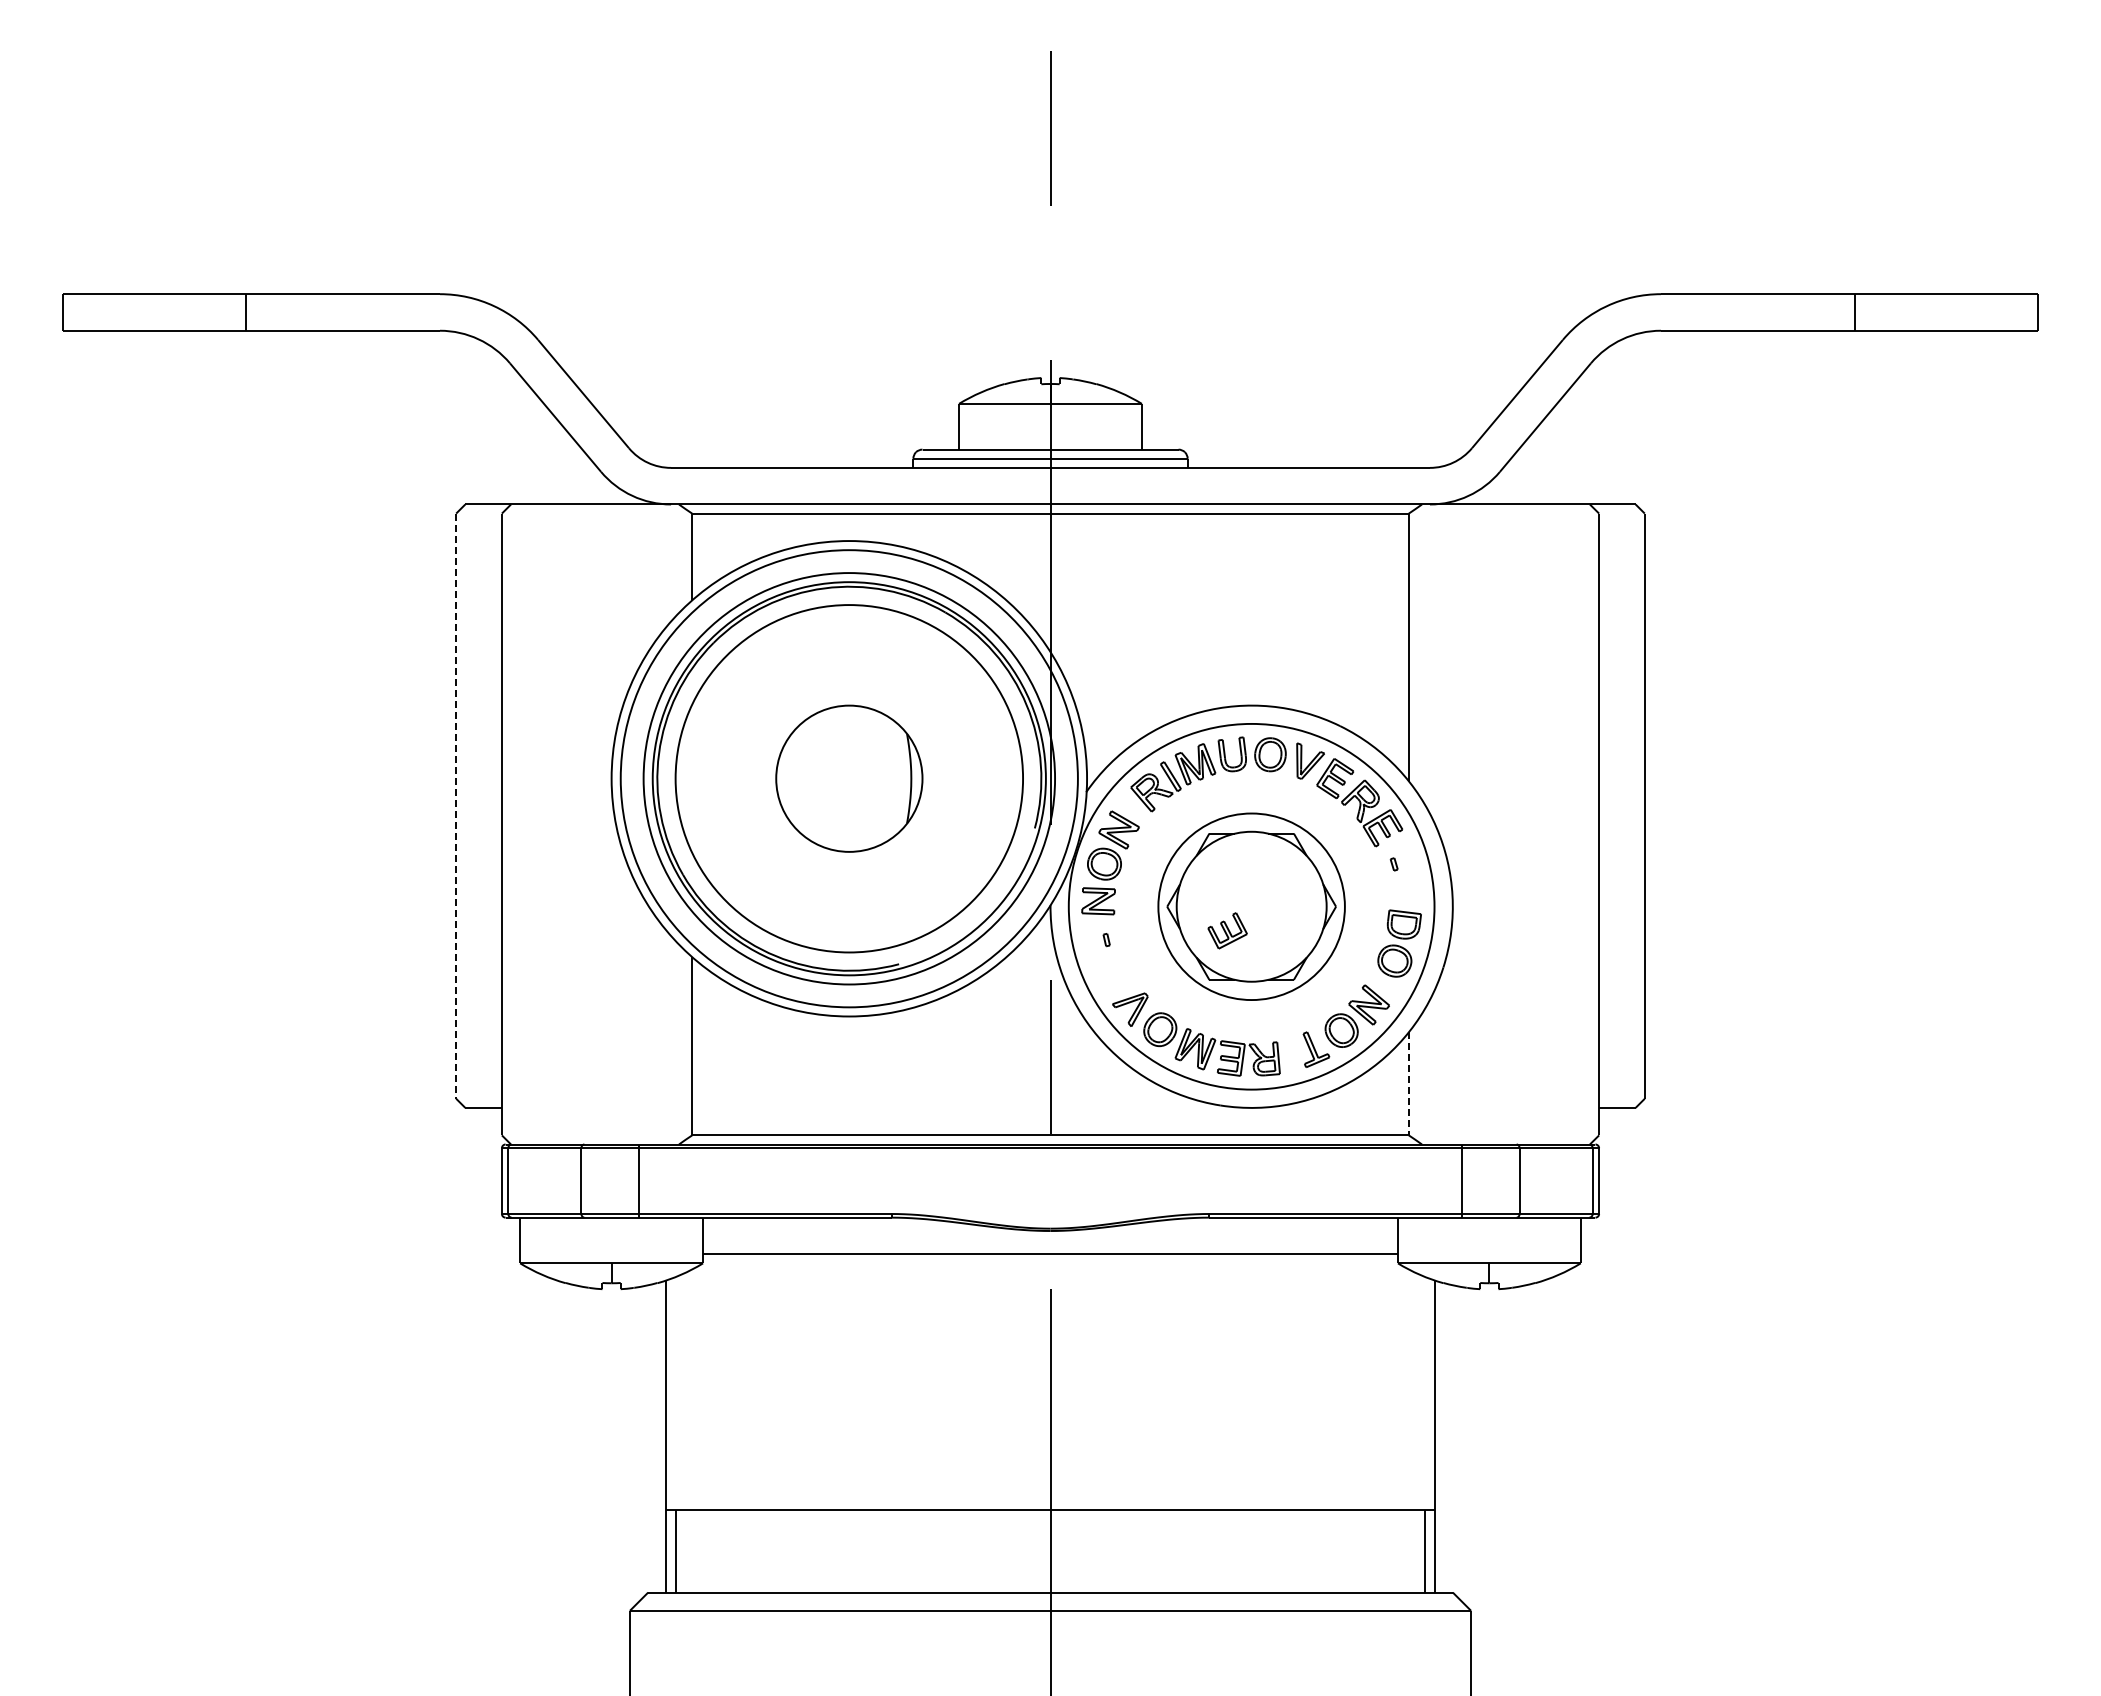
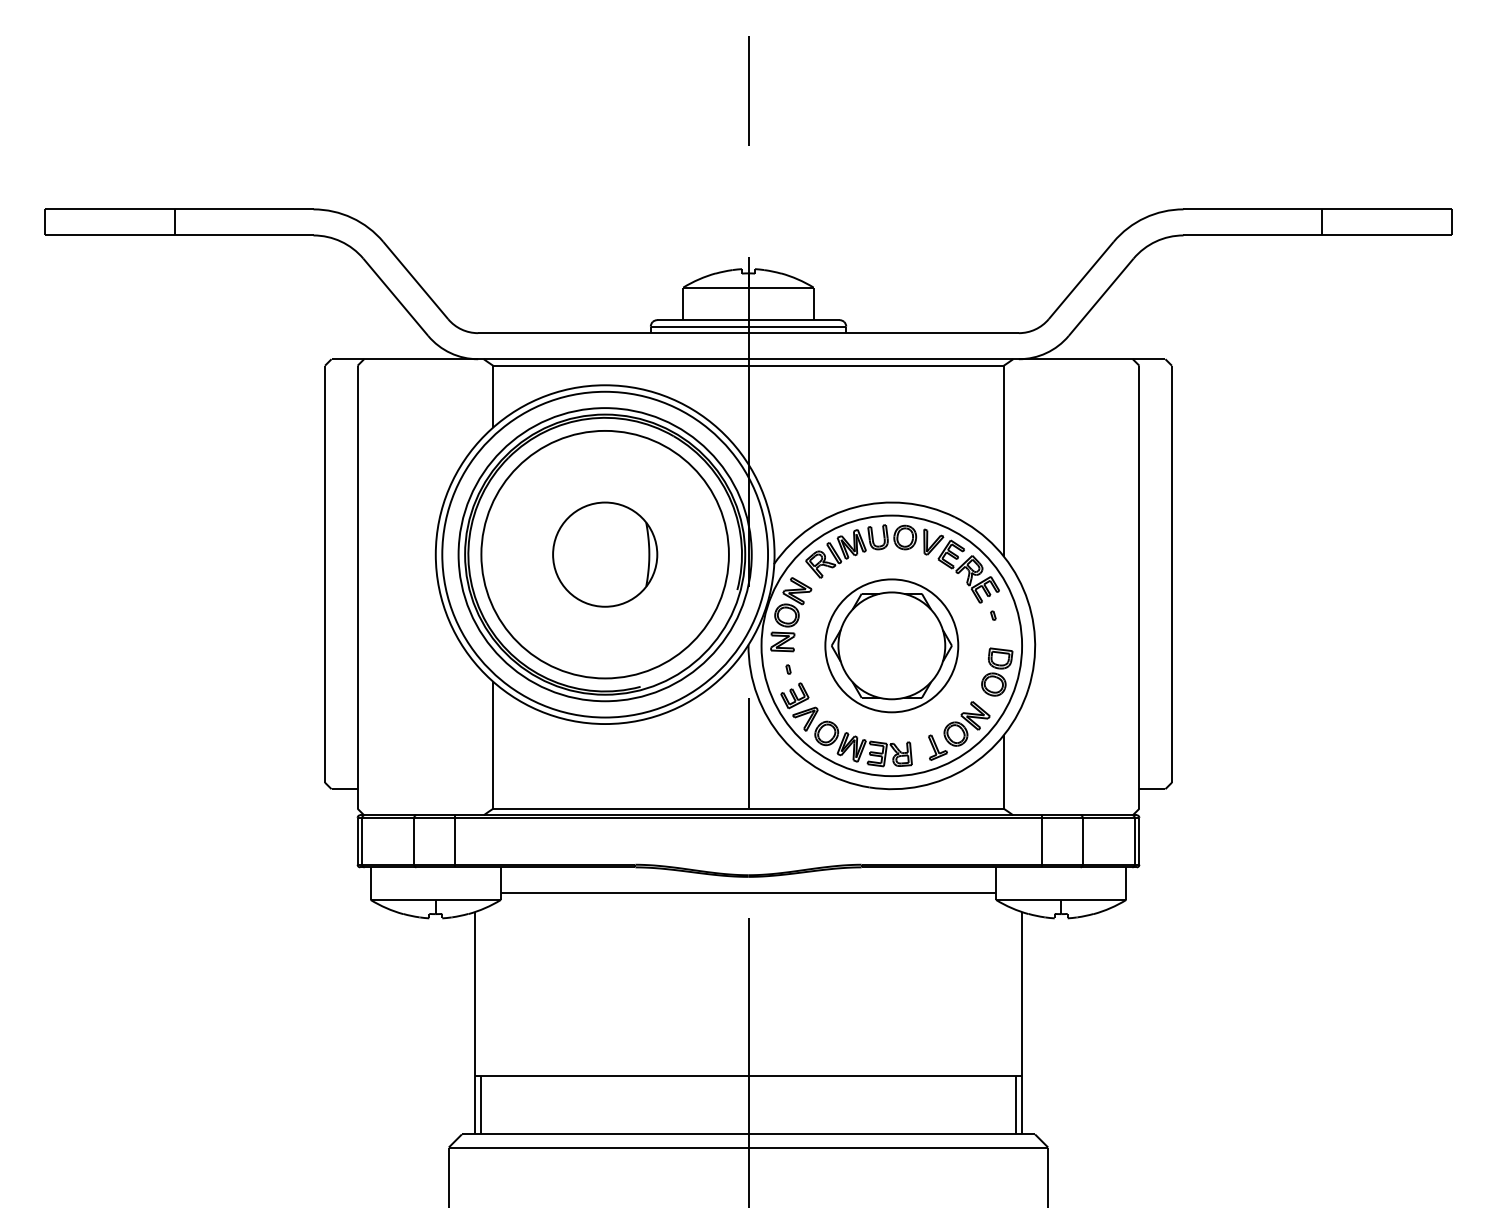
line: (456, 806) -> (325, 574), dashed -> solid
part: (1227, 930) -> (794, 695), moved
line: (1408, 1083) -> (1003, 771), dashed -> solid

